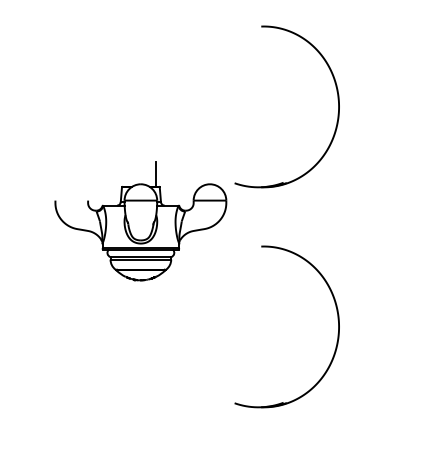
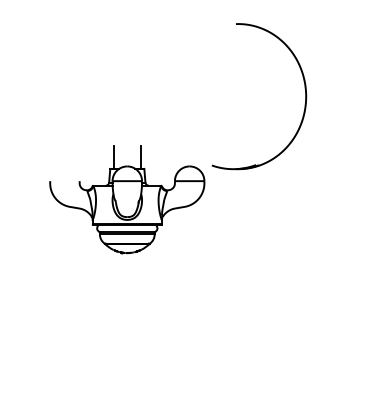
line: (125, 173) -> (113, 156), added
part: (337, 319) -> (304, 288), removed

